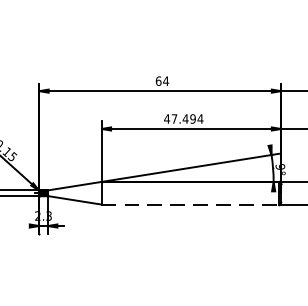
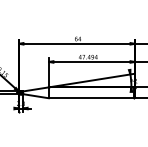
line: (190, 205) -> (91, 98), dashed -> solid

